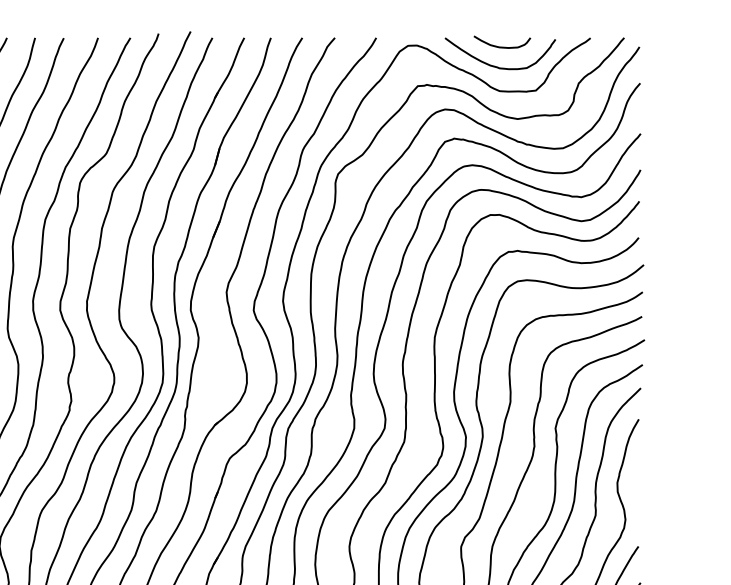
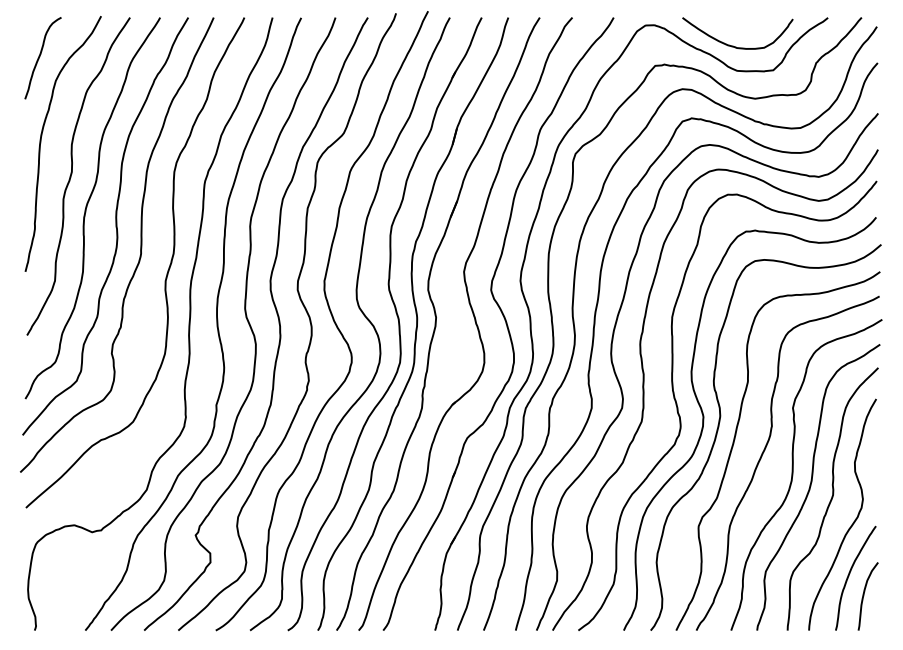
curve: (502, 46) -> (739, 26), removed

